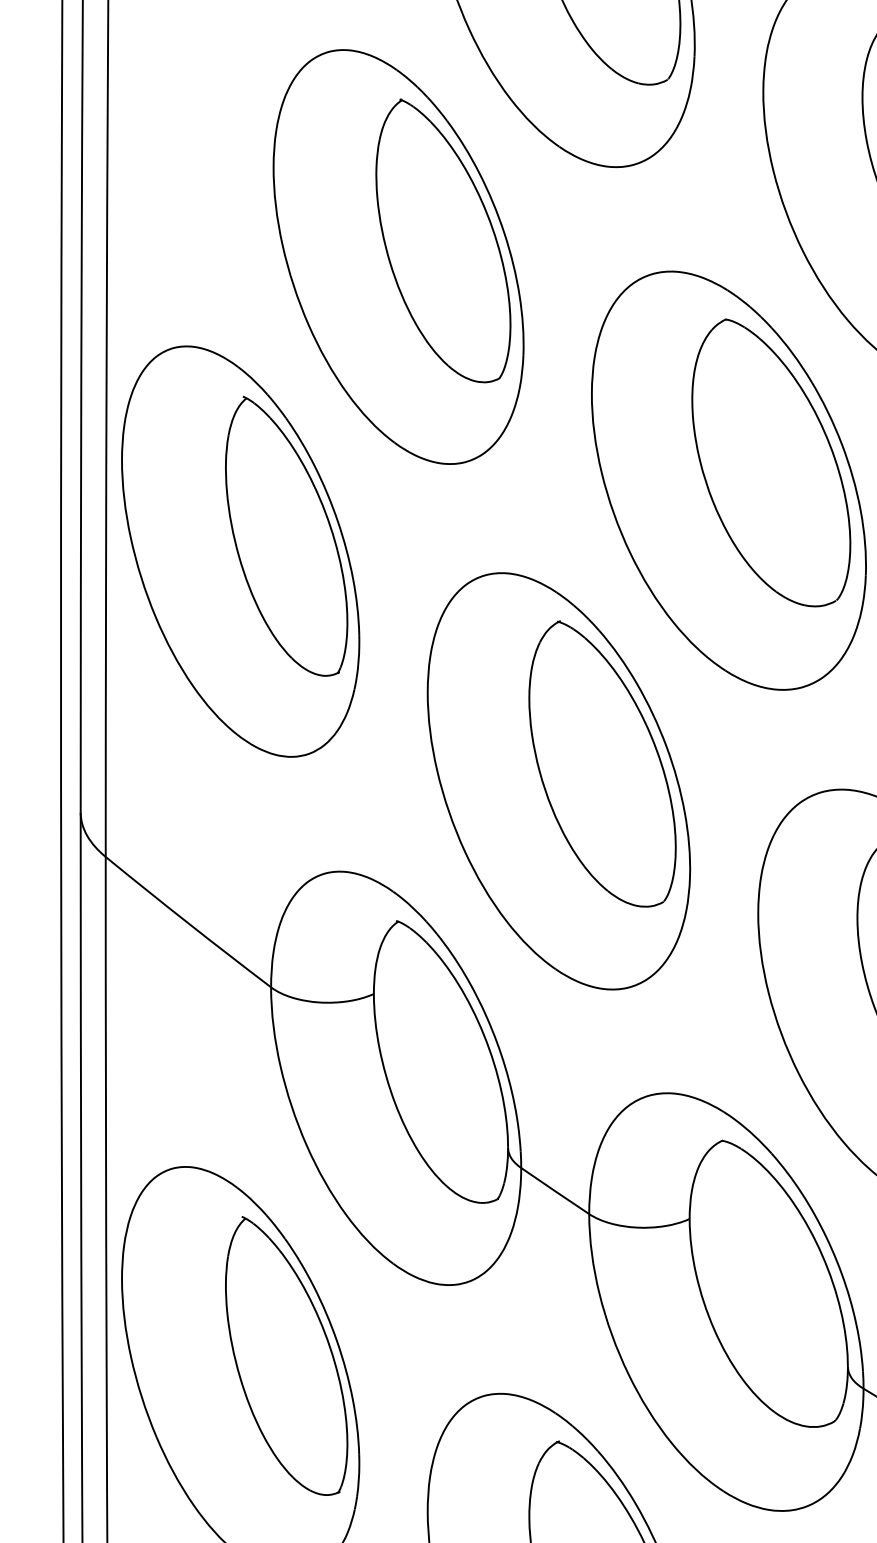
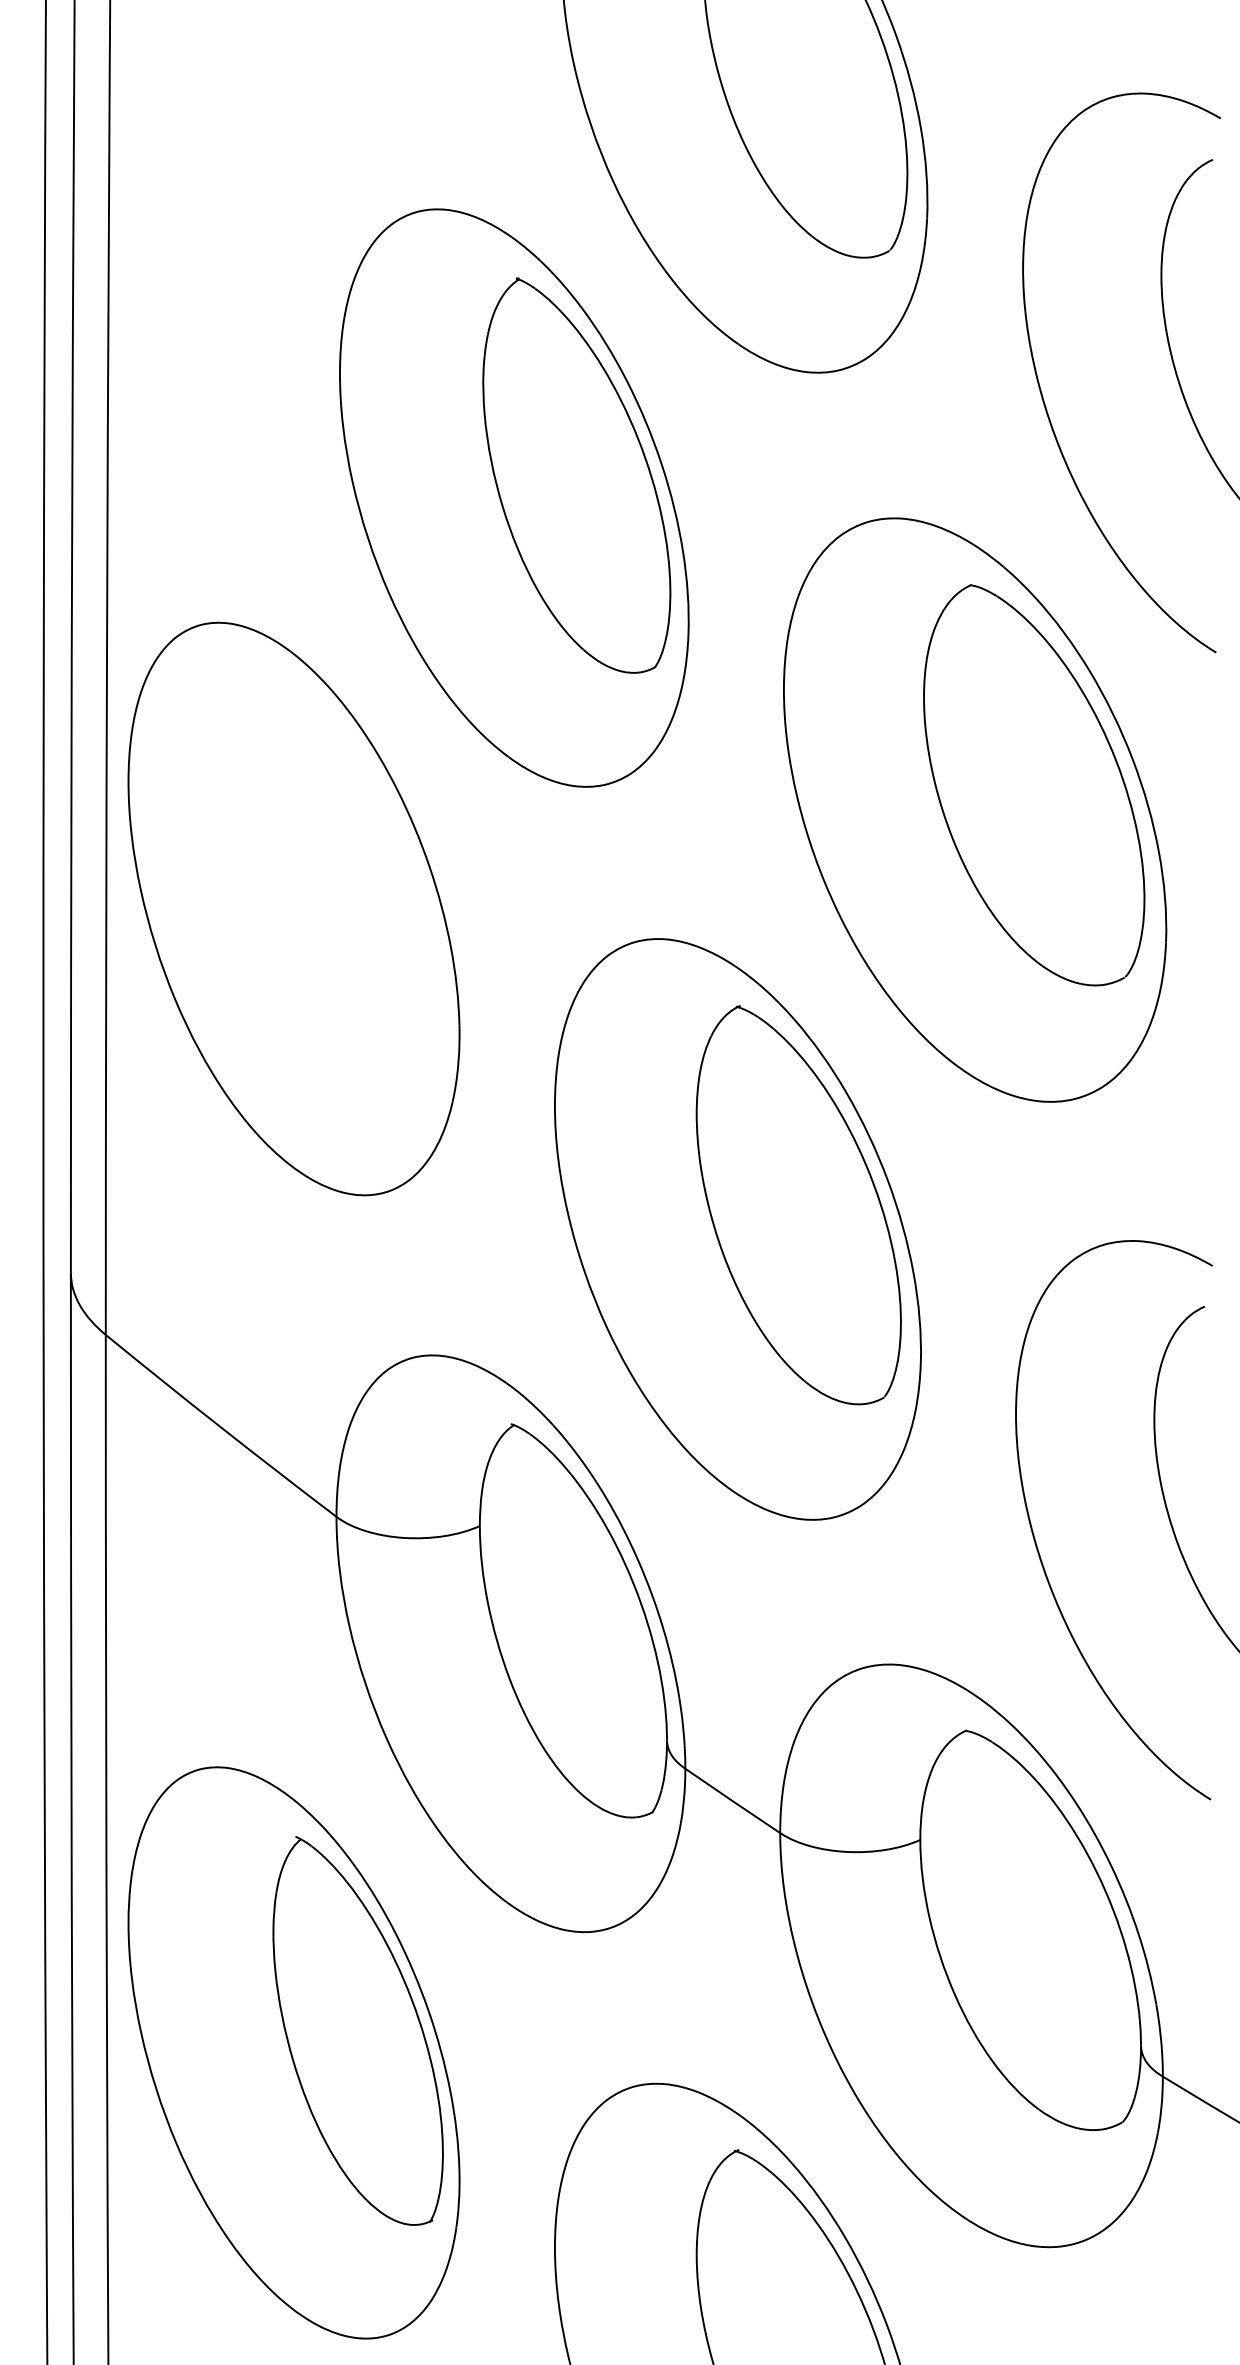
part: (286, 536) -> (357, 887), removed

